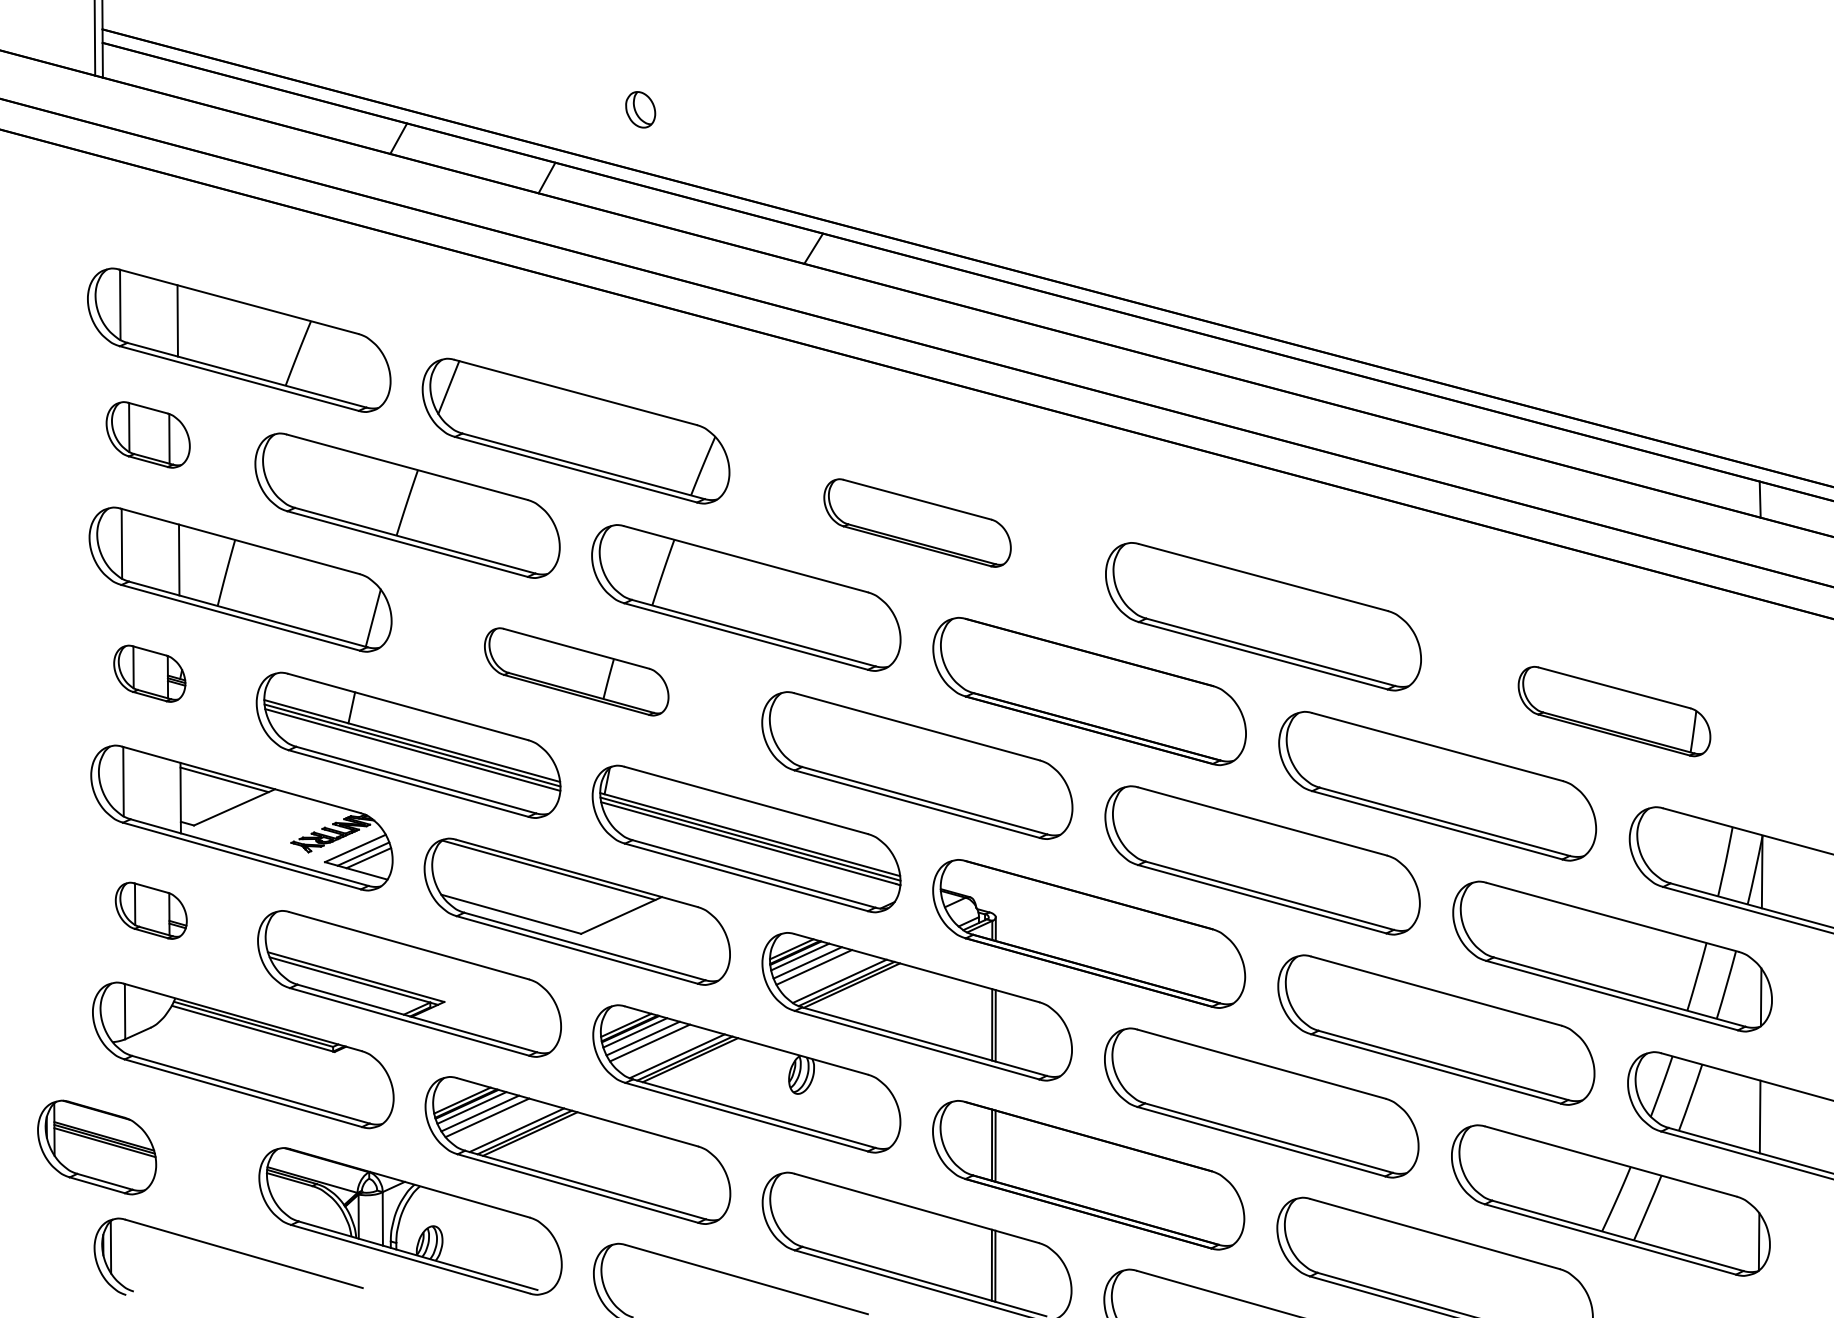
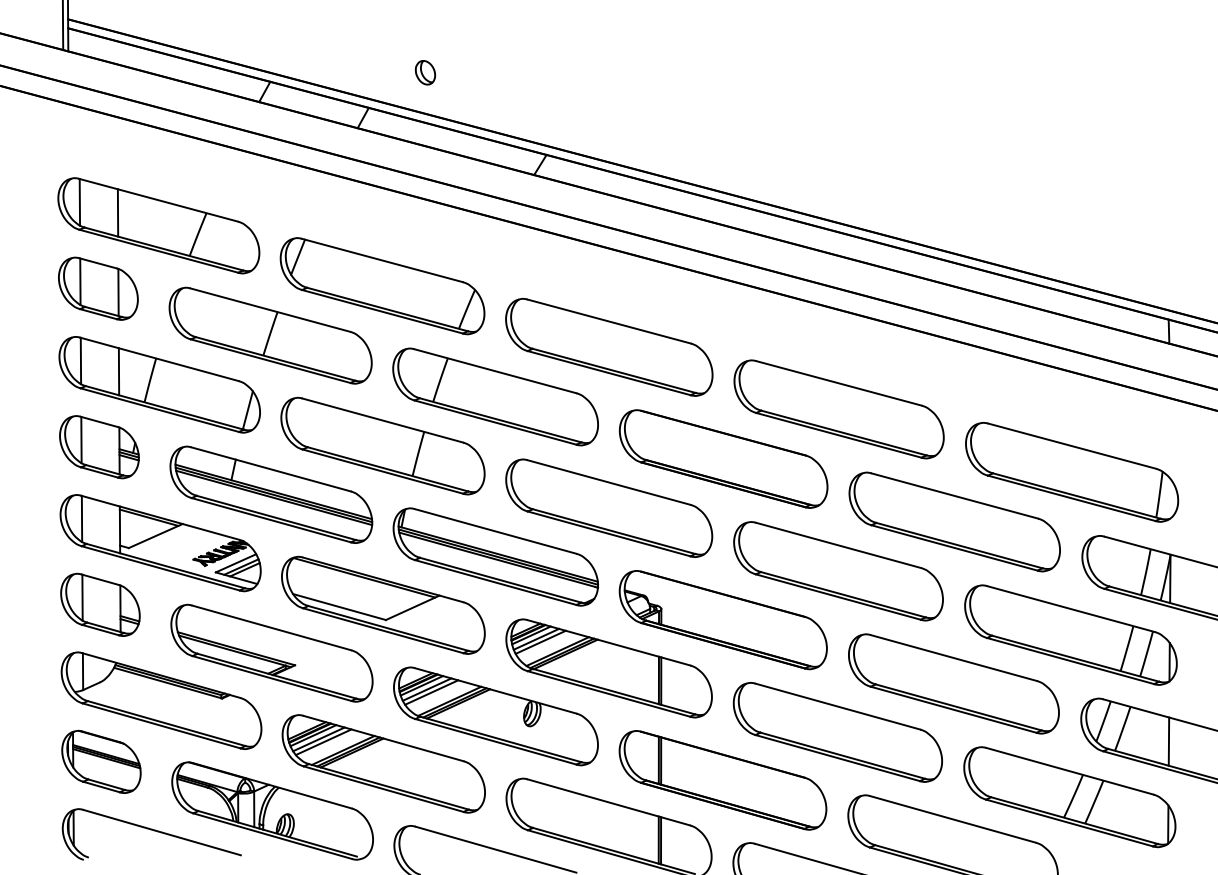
part: (148, 434) -> (98, 288), size x1.43
part: (917, 521) -> (609, 346), size x1.67
part: (575, 671) -> (382, 445), size x1.67
part: (149, 674) -> (99, 447), size x1.67
part: (1614, 711) -> (1072, 472), size x1.67
part: (151, 910) -> (100, 604), size x1.67
part: (97, 1146) -> (101, 761), moved

